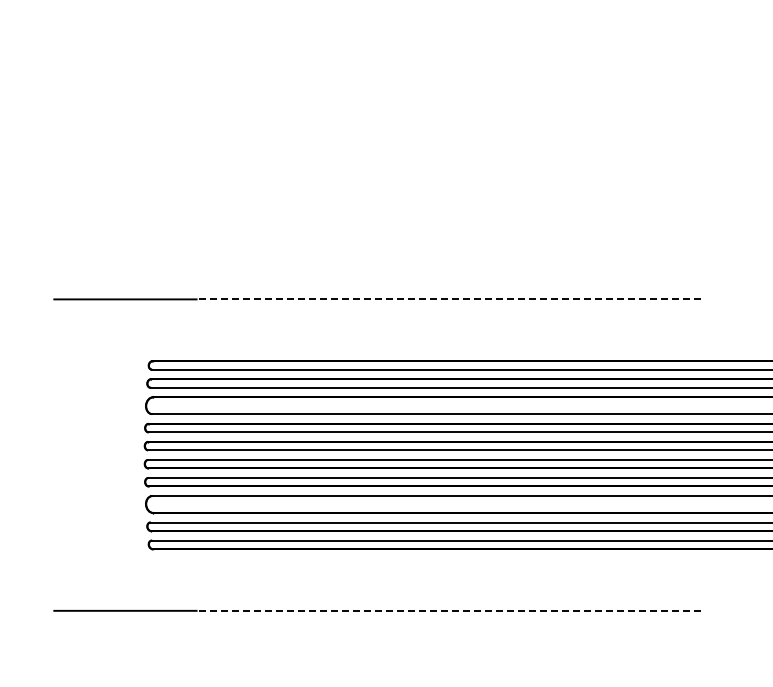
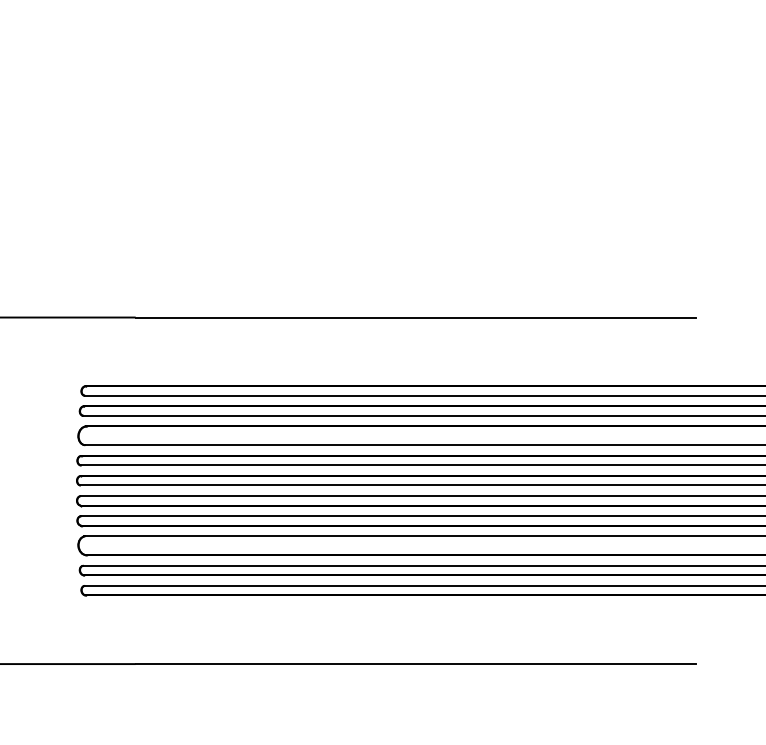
line: (449, 299) -> (416, 317), dashed -> solid
line: (449, 610) -> (416, 663), dashed -> solid

